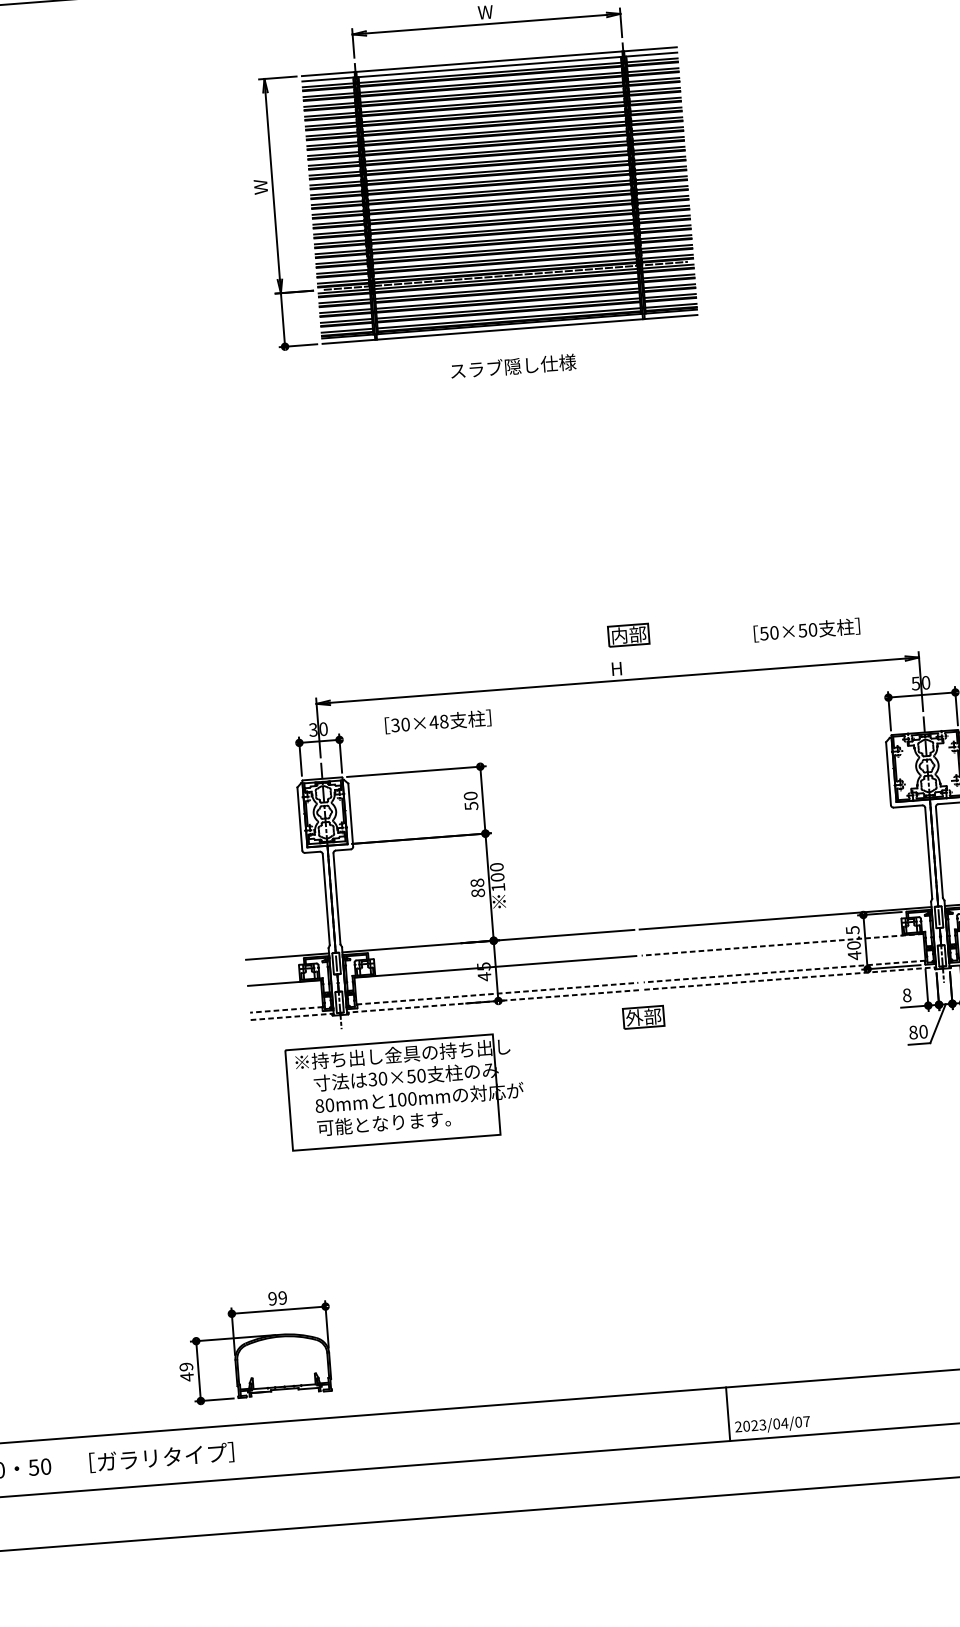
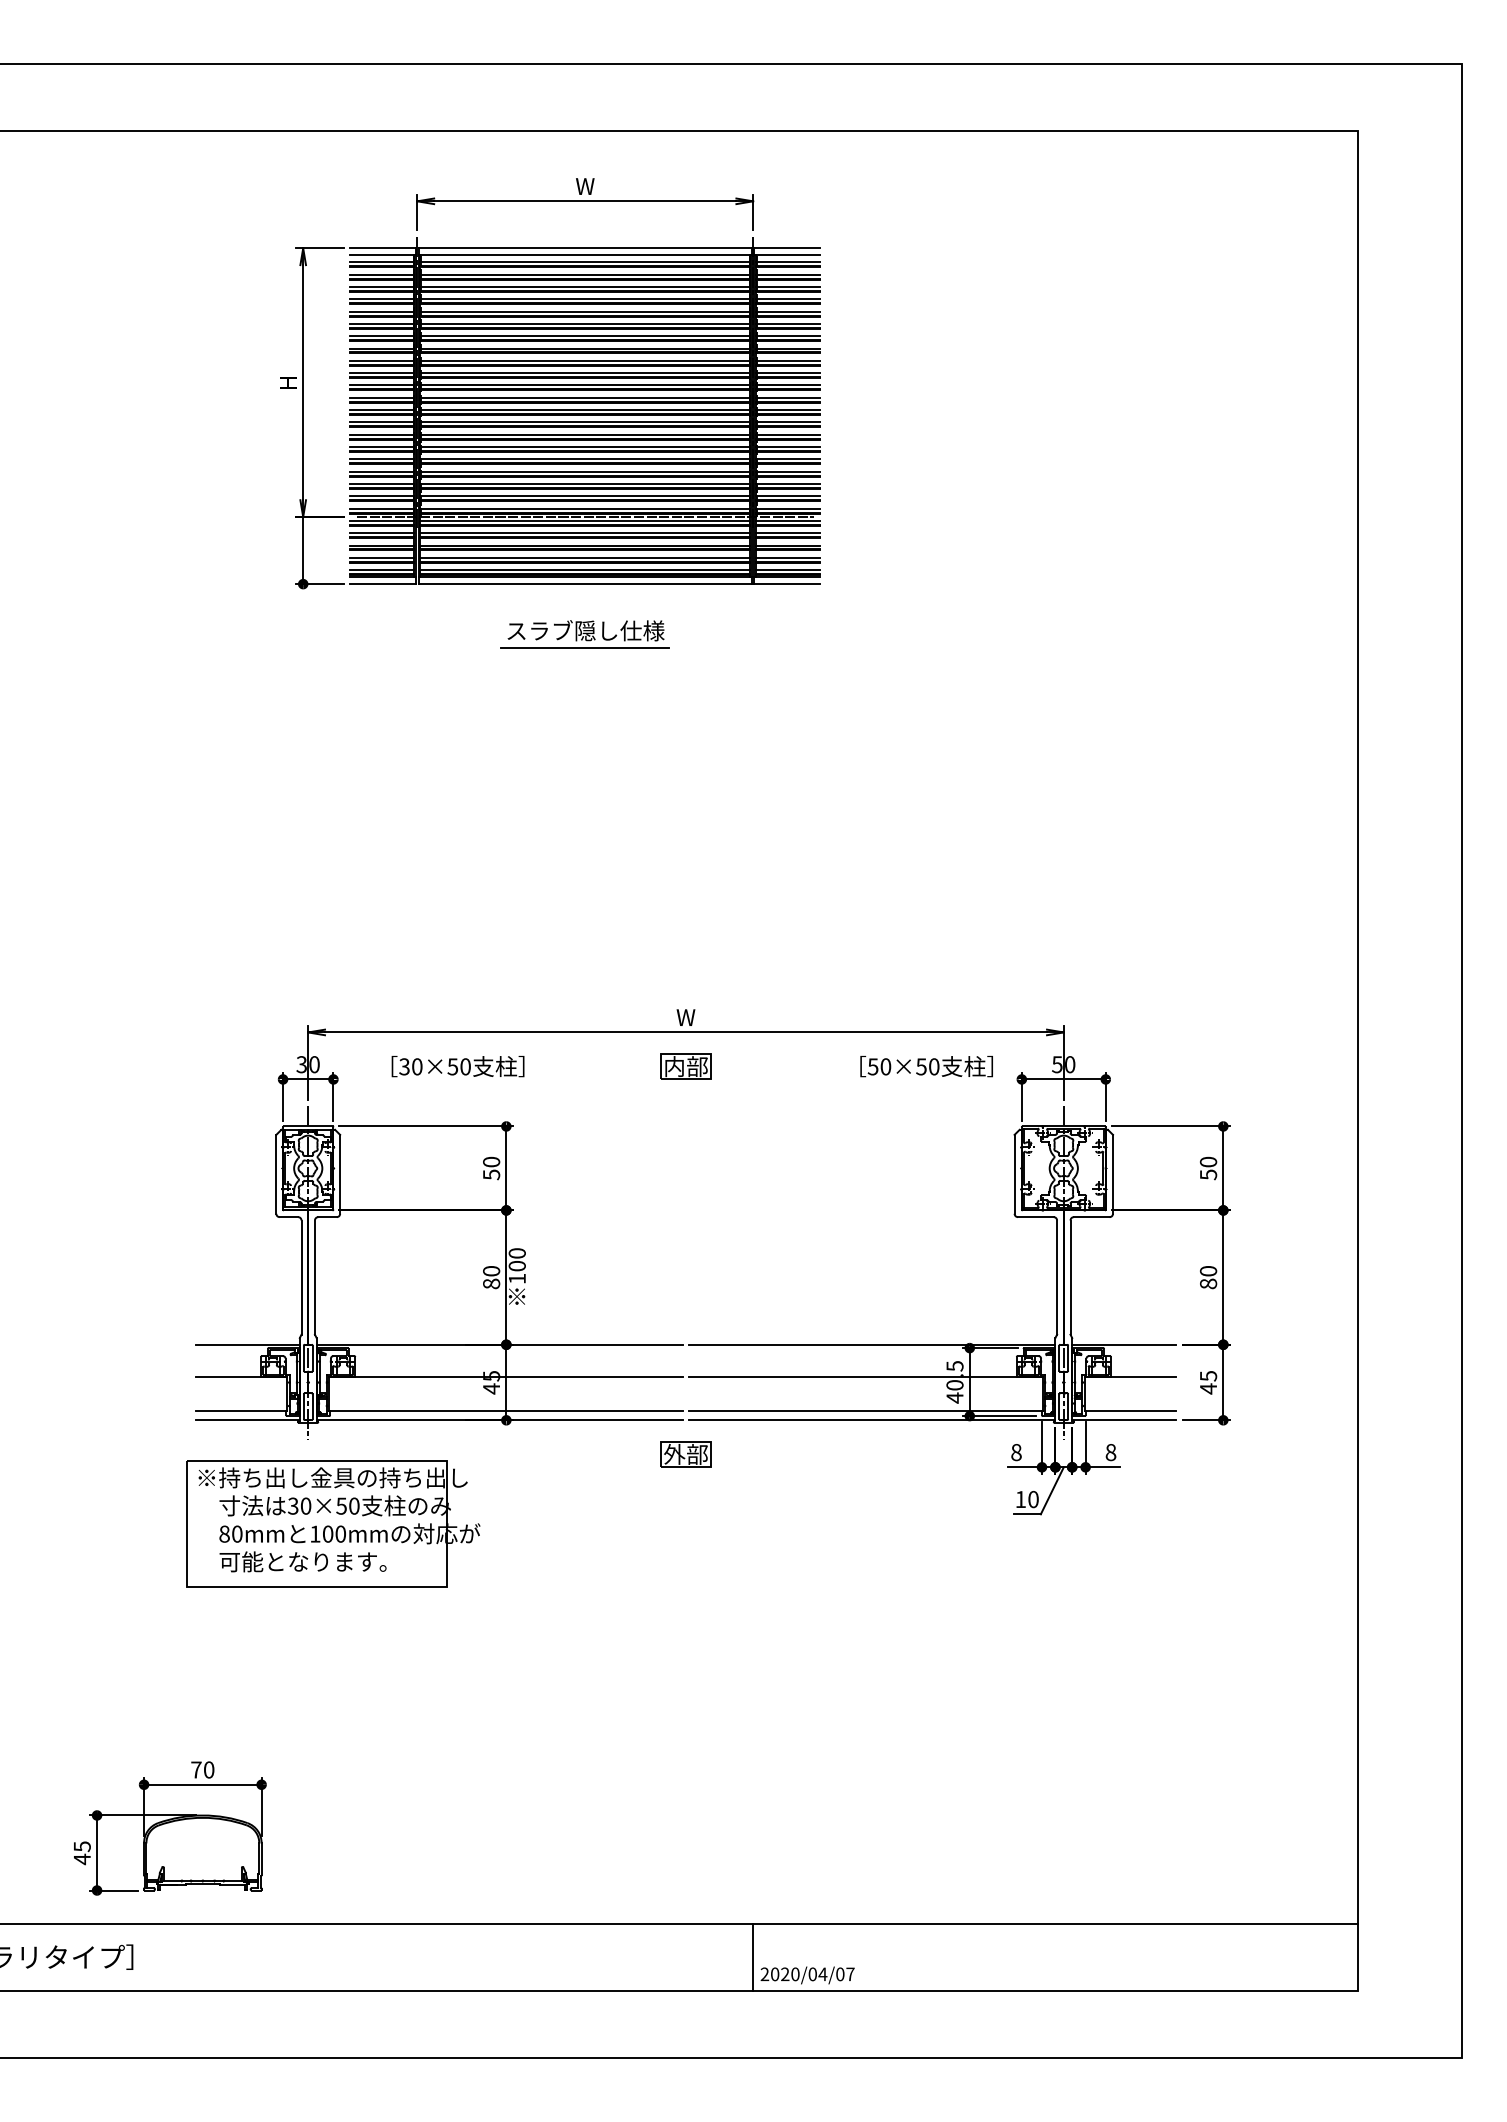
text: (260, 186) -> (288, 382), W -> H
line: (514, 379) -> (585, 647), added
text: (806, 630) -> (926, 1066), moved
part: (628, 635) -> (685, 1066), moved
text: (616, 668) -> (685, 1017), H -> W
text: (438, 721) -> (458, 1066), 30×48 -> 30×50
text: (477, 883) -> (491, 1271), 88 -> 80
line: (782, 944) -> (866, 1377), dashed -> solid
line: (784, 971) -> (866, 1411), dashed -> solid
line: (790, 978) -> (872, 1420), dashed -> solid
line: (497, 994) -> (505, 1411), dashed -> solid
line: (492, 1001) -> (499, 1420), dashed -> solid
line: (286, 1010) -> (241, 1411), dashed -> solid
line: (292, 1016) -> (248, 1420), dashed -> solid
text: (913, 1032) -> (1020, 1499), 80 -> 10
part: (405, 1090) -> (333, 1523), moved
text: (277, 1298) -> (202, 1769), 99 -> 70
text: (185, 1366) -> (81, 1846), 49 -> 45
text: (762, 1425) -> (795, 1974), 2023/04/07 -> 2020/04/07

